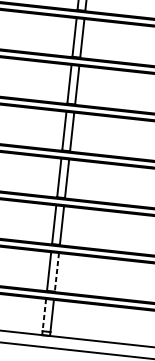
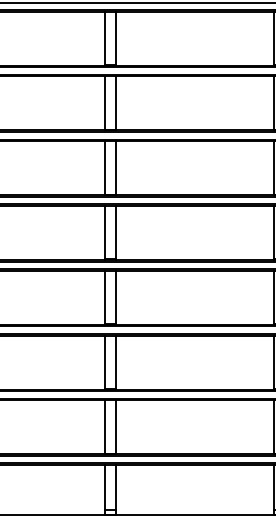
line: (56, 272) -> (115, 427), dashed -> solid
line: (44, 315) -> (105, 487), dashed -> solid

